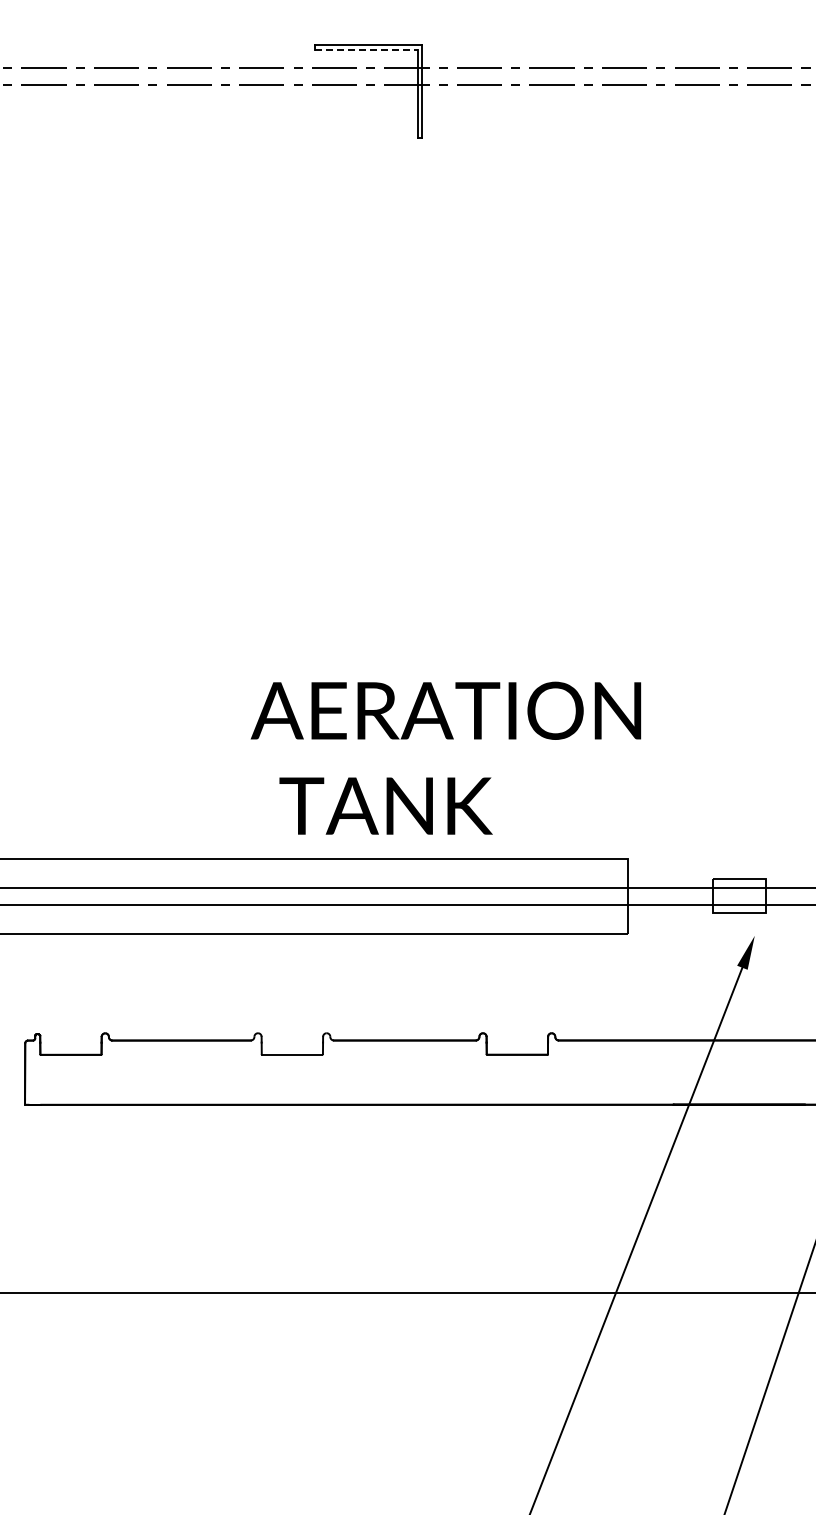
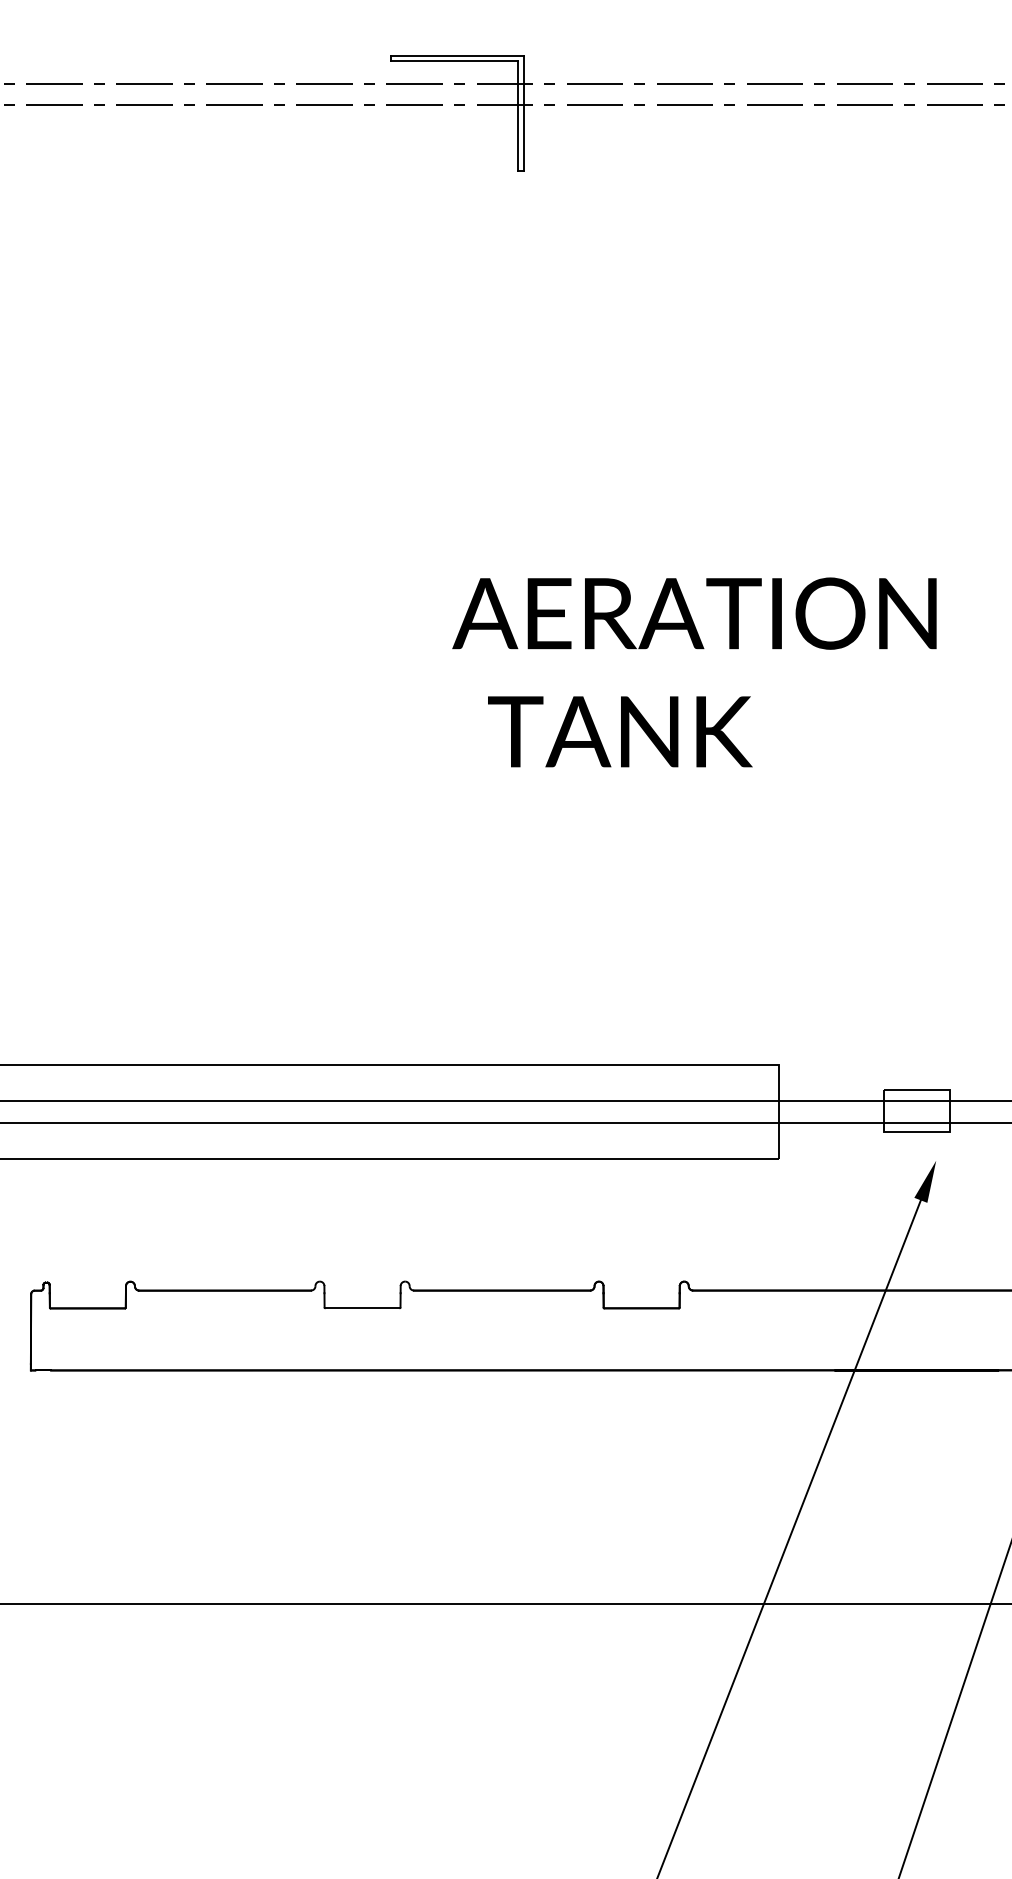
line: (366, 49) -> (454, 61), dashed -> solid
text: (445, 757) -> (693, 671), moved

